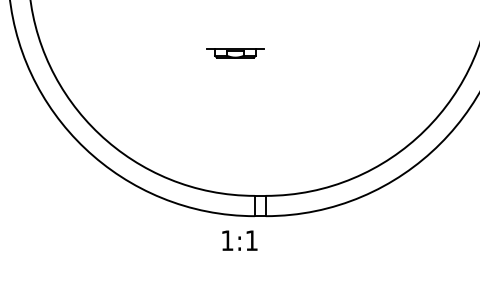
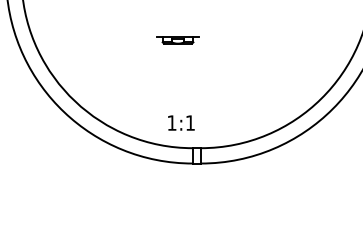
text: (240, 239) -> (181, 122), moved

